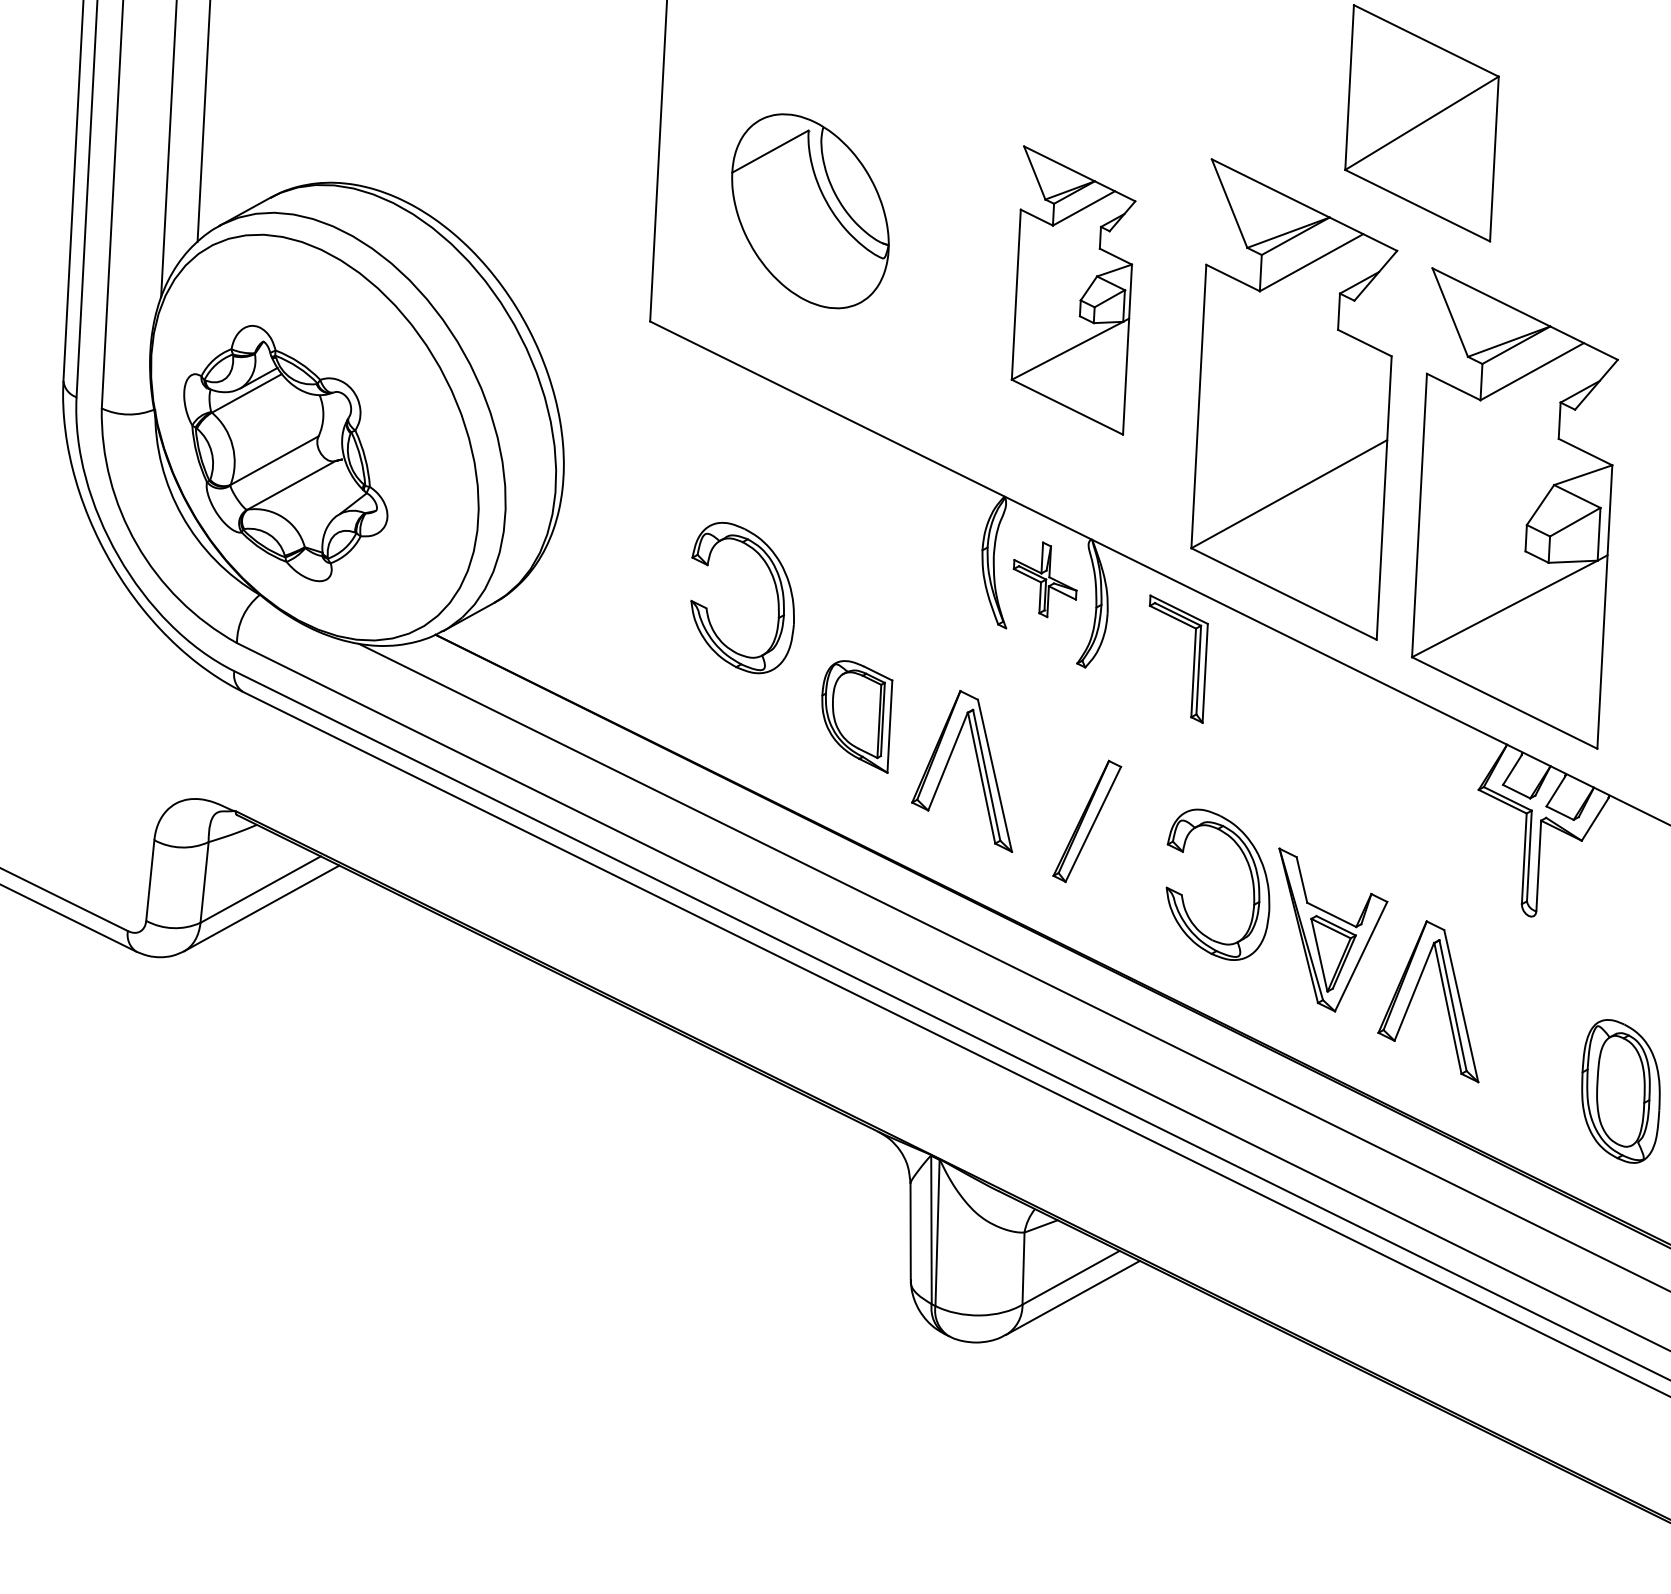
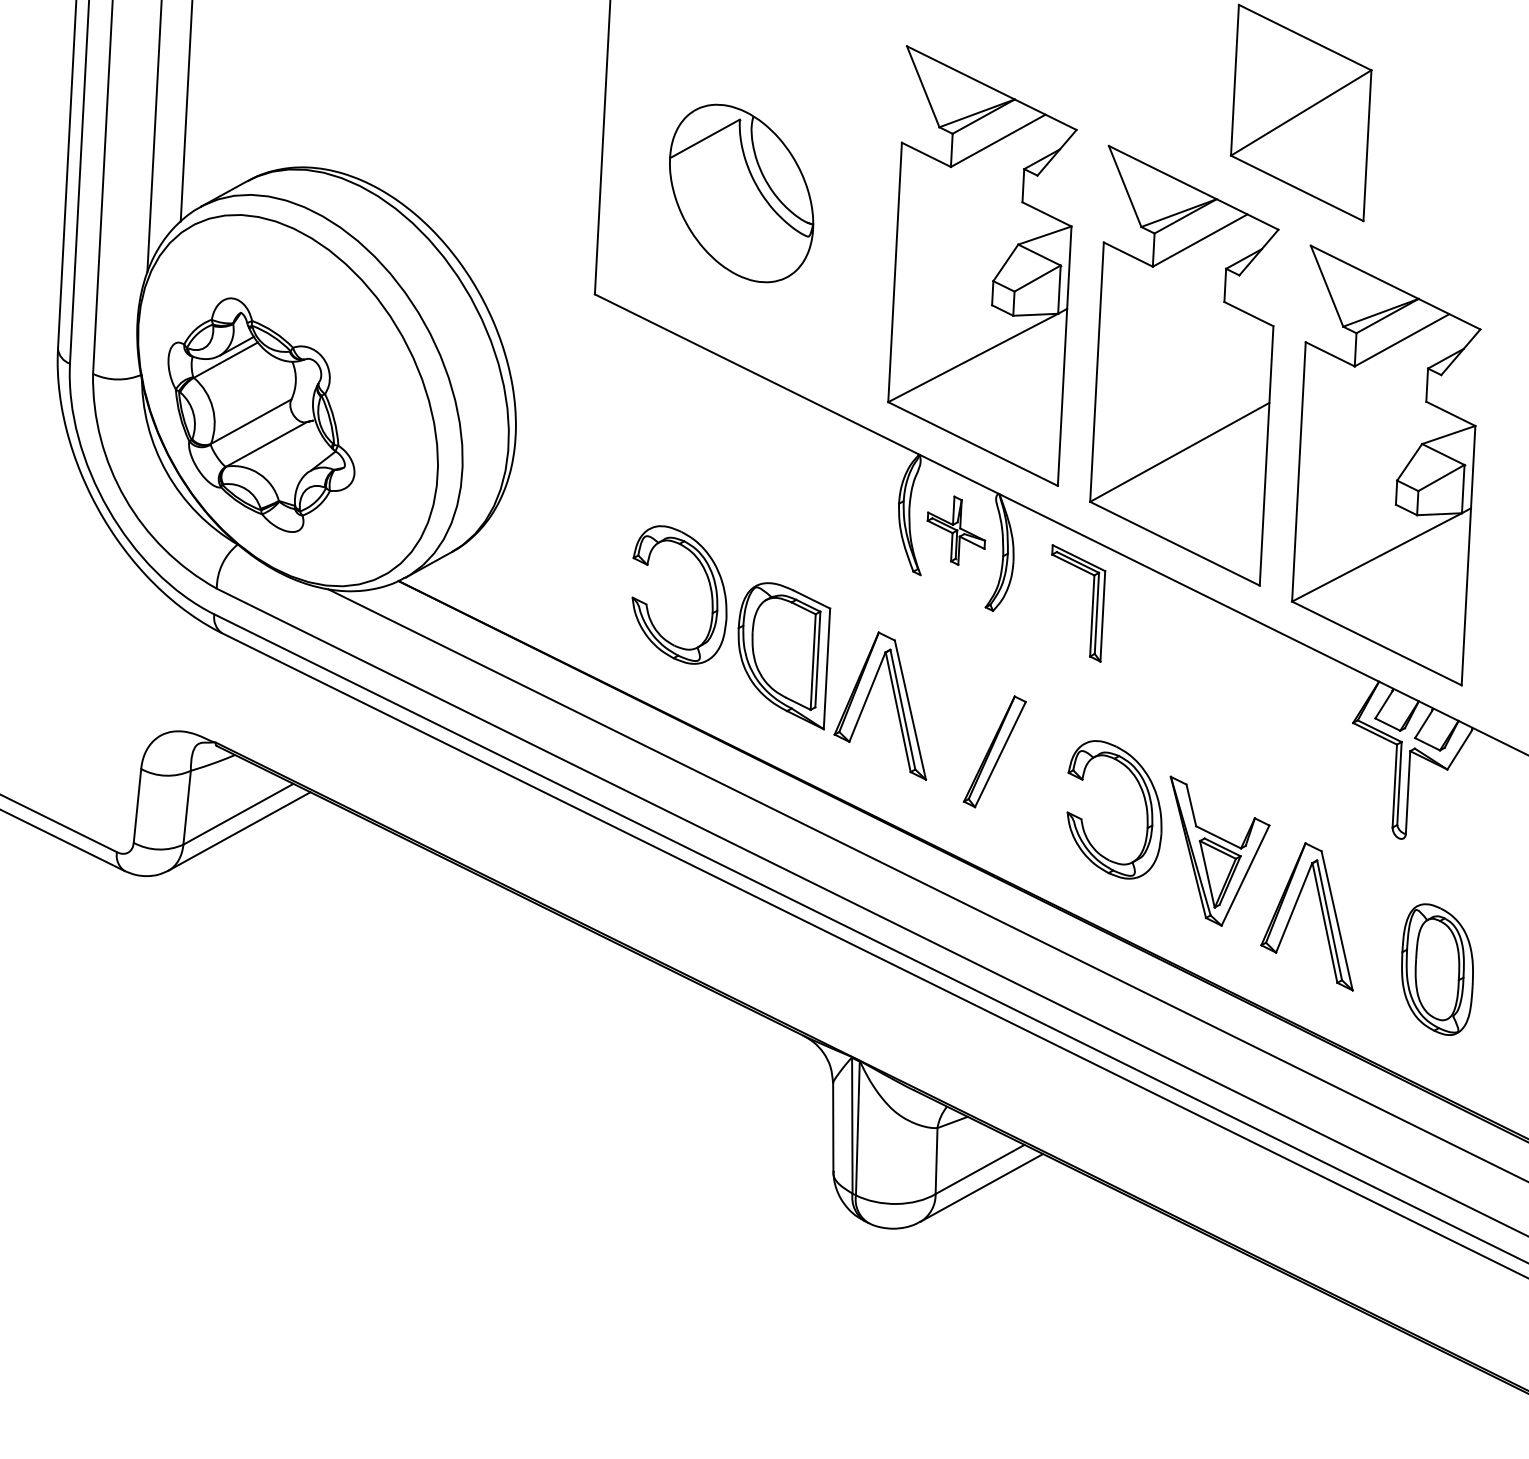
part: (1073, 290) -> (982, 266), size x1.67
part: (775, 589) -> (709, 587), moved
part: (857, 716) -> (784, 655), size x1.43
part: (1620, 1091) -> (1437, 969), moved

